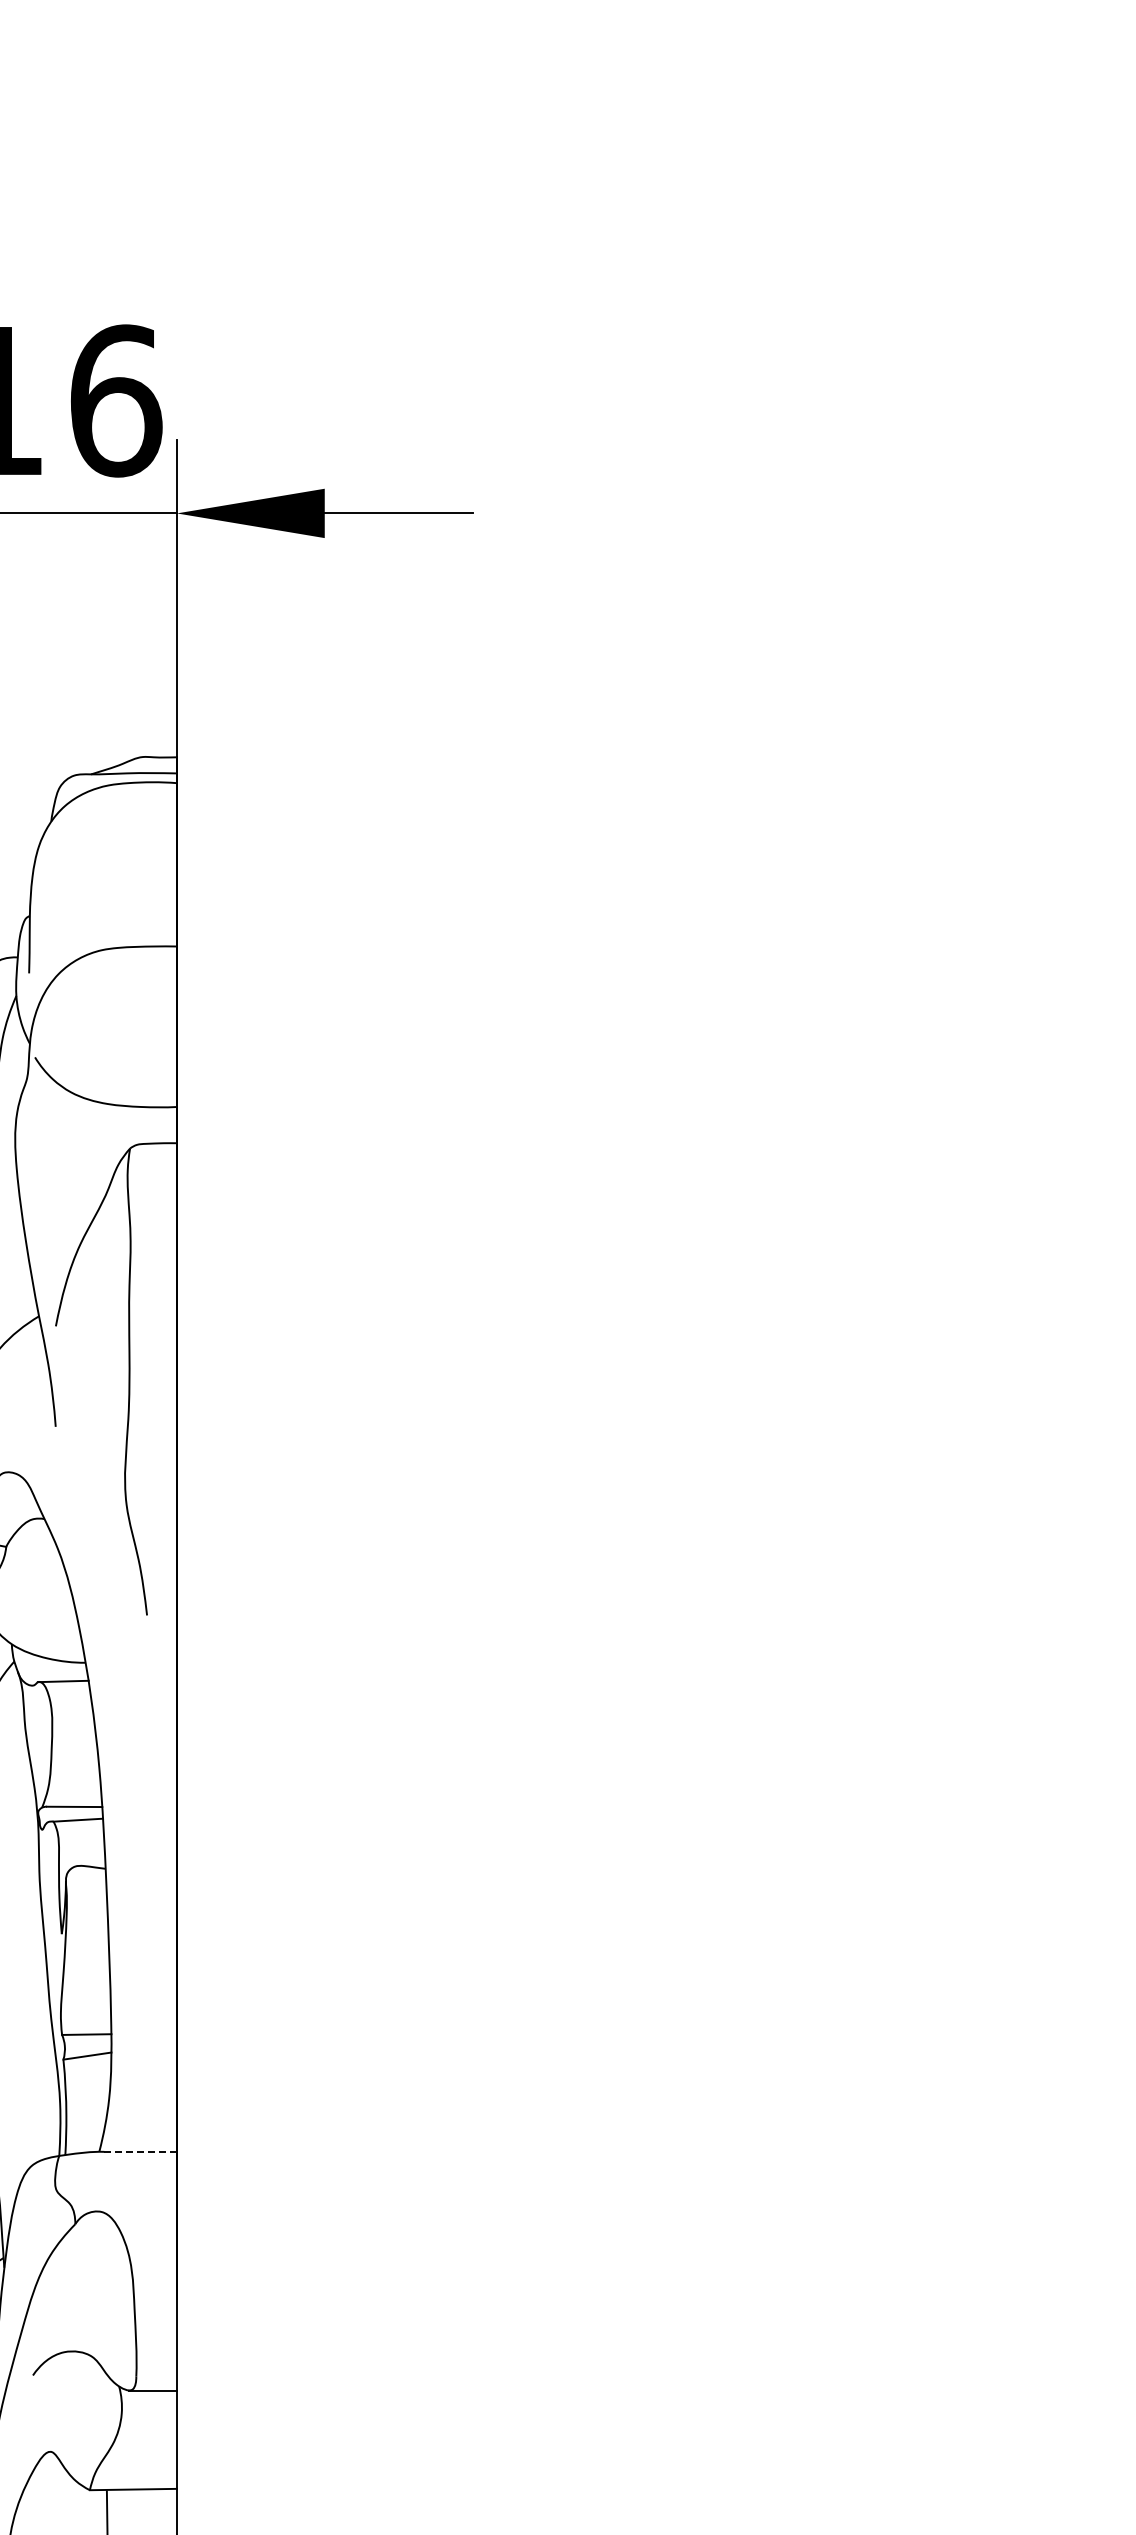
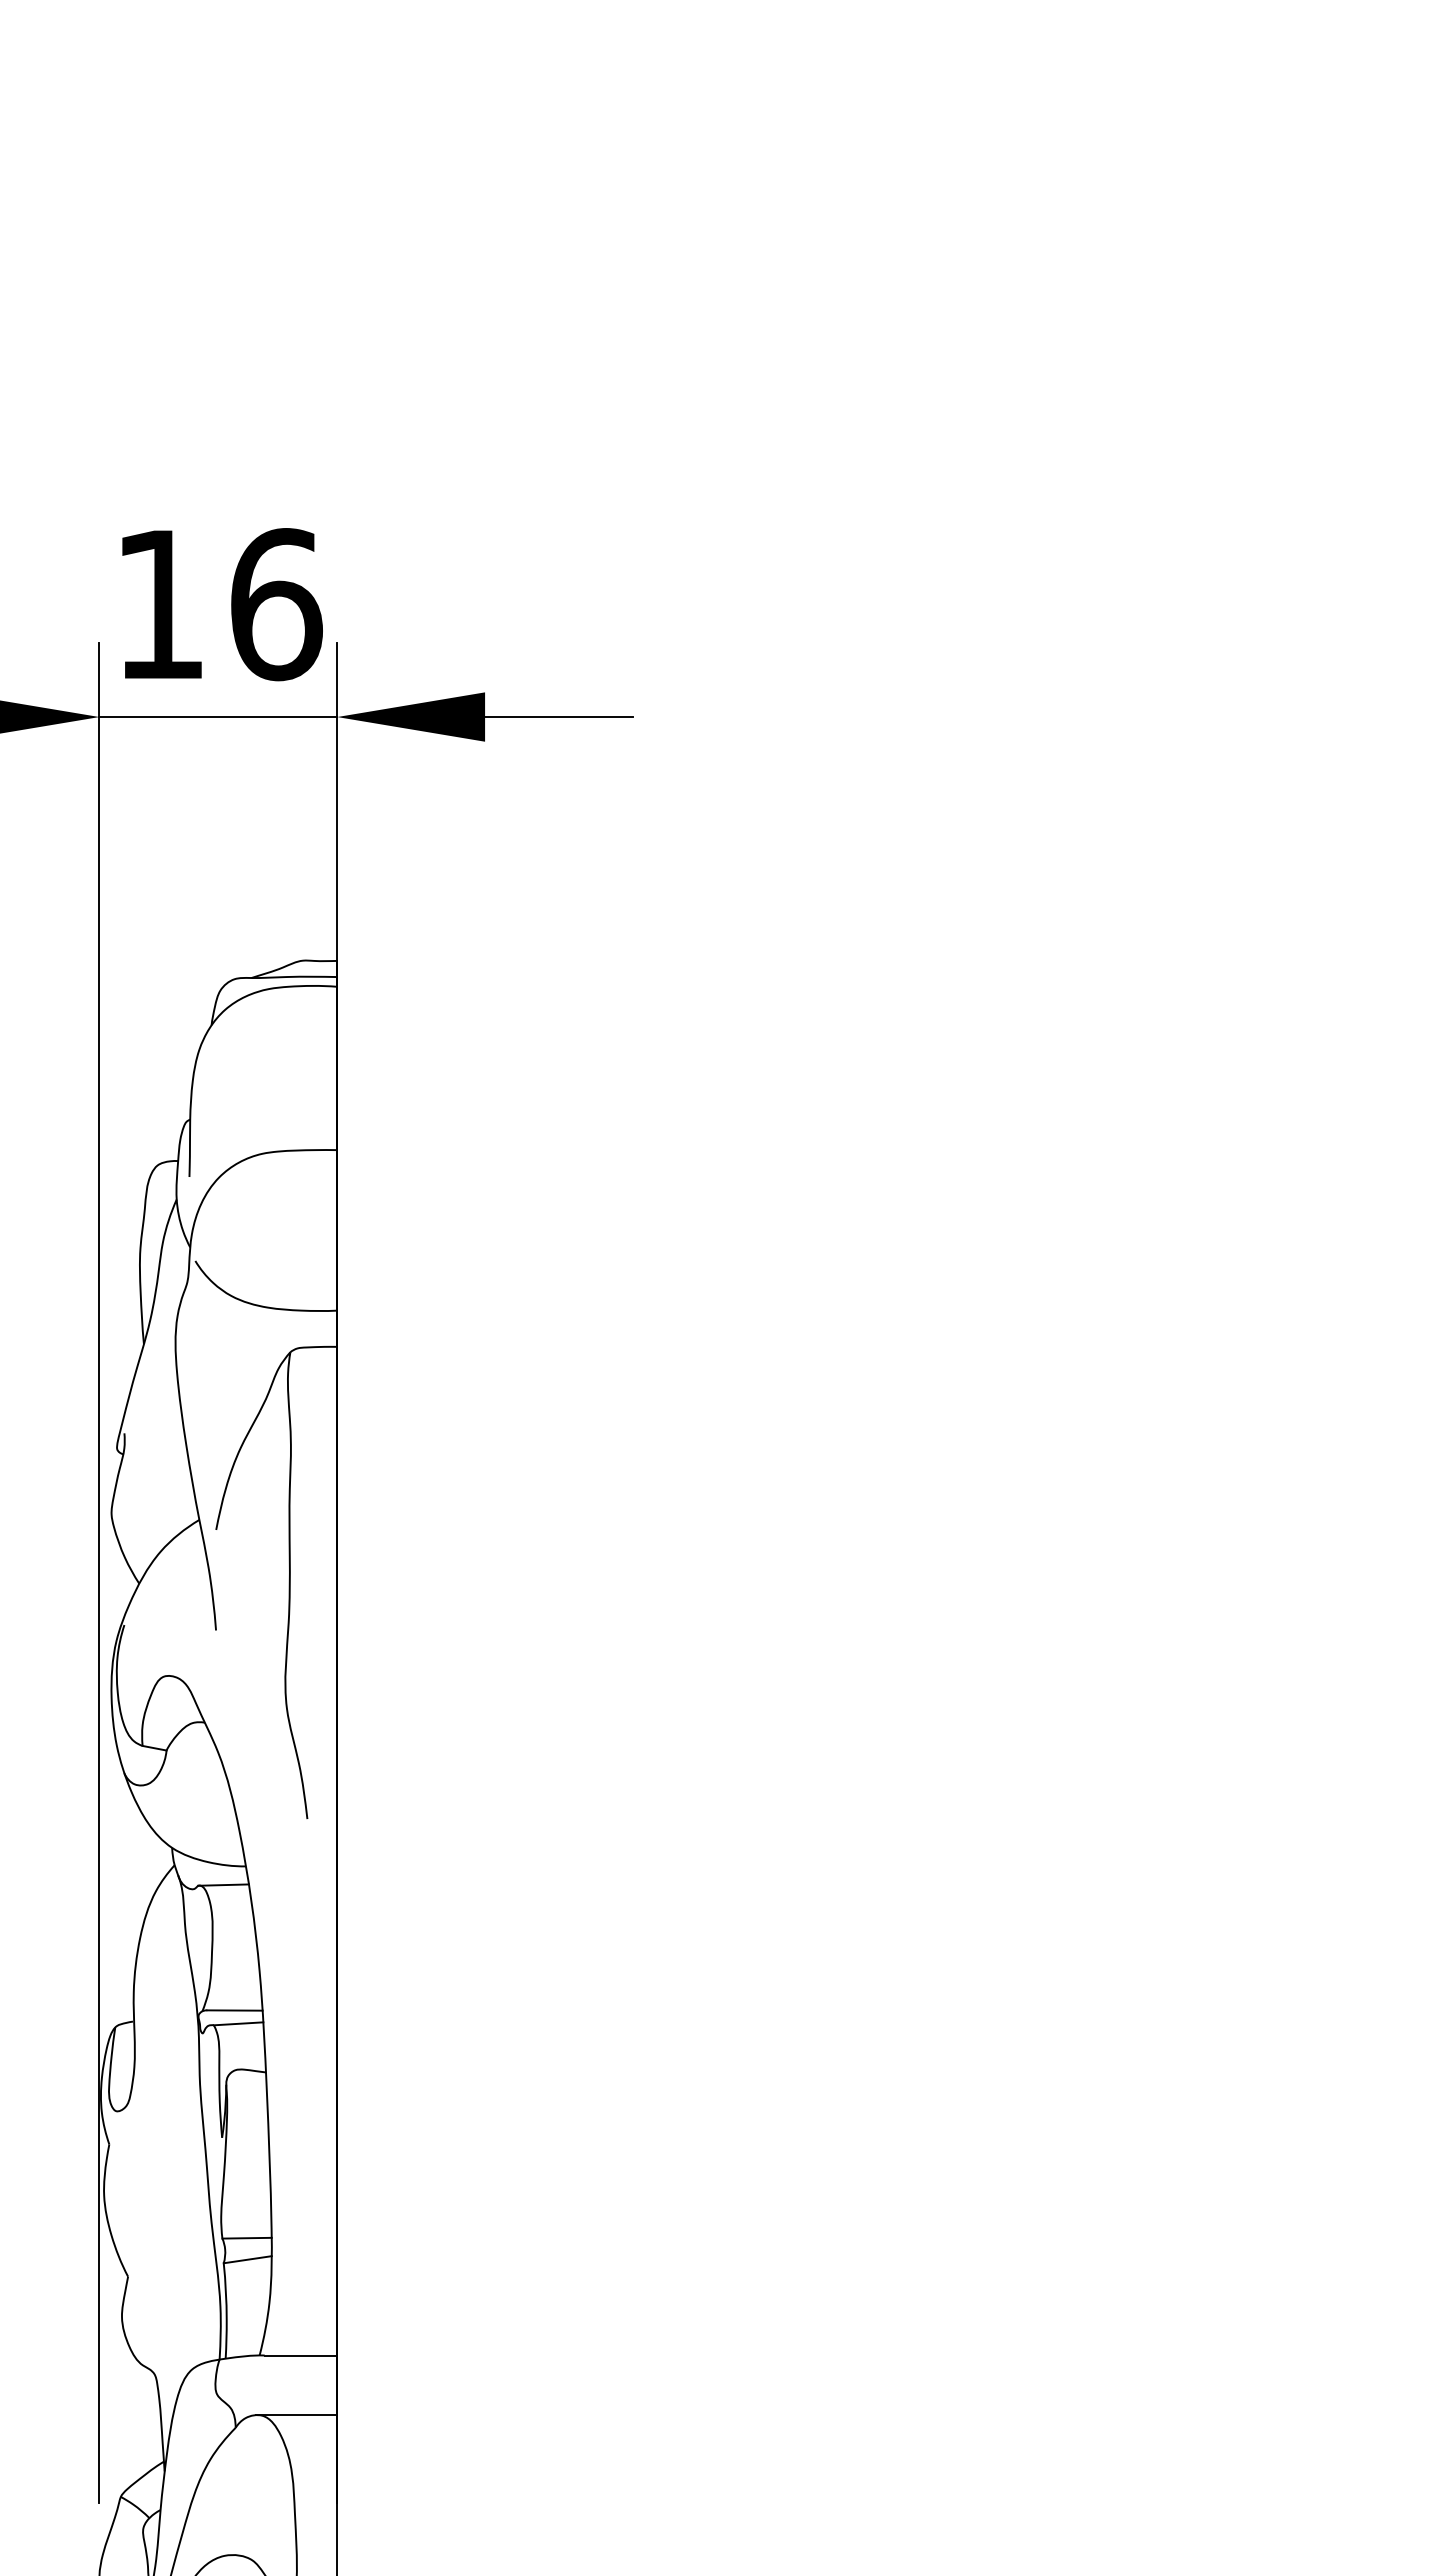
line: (141, 2151) -> (301, 2355), dashed -> solid
line: (136, 2211) -> (296, 2415), added

